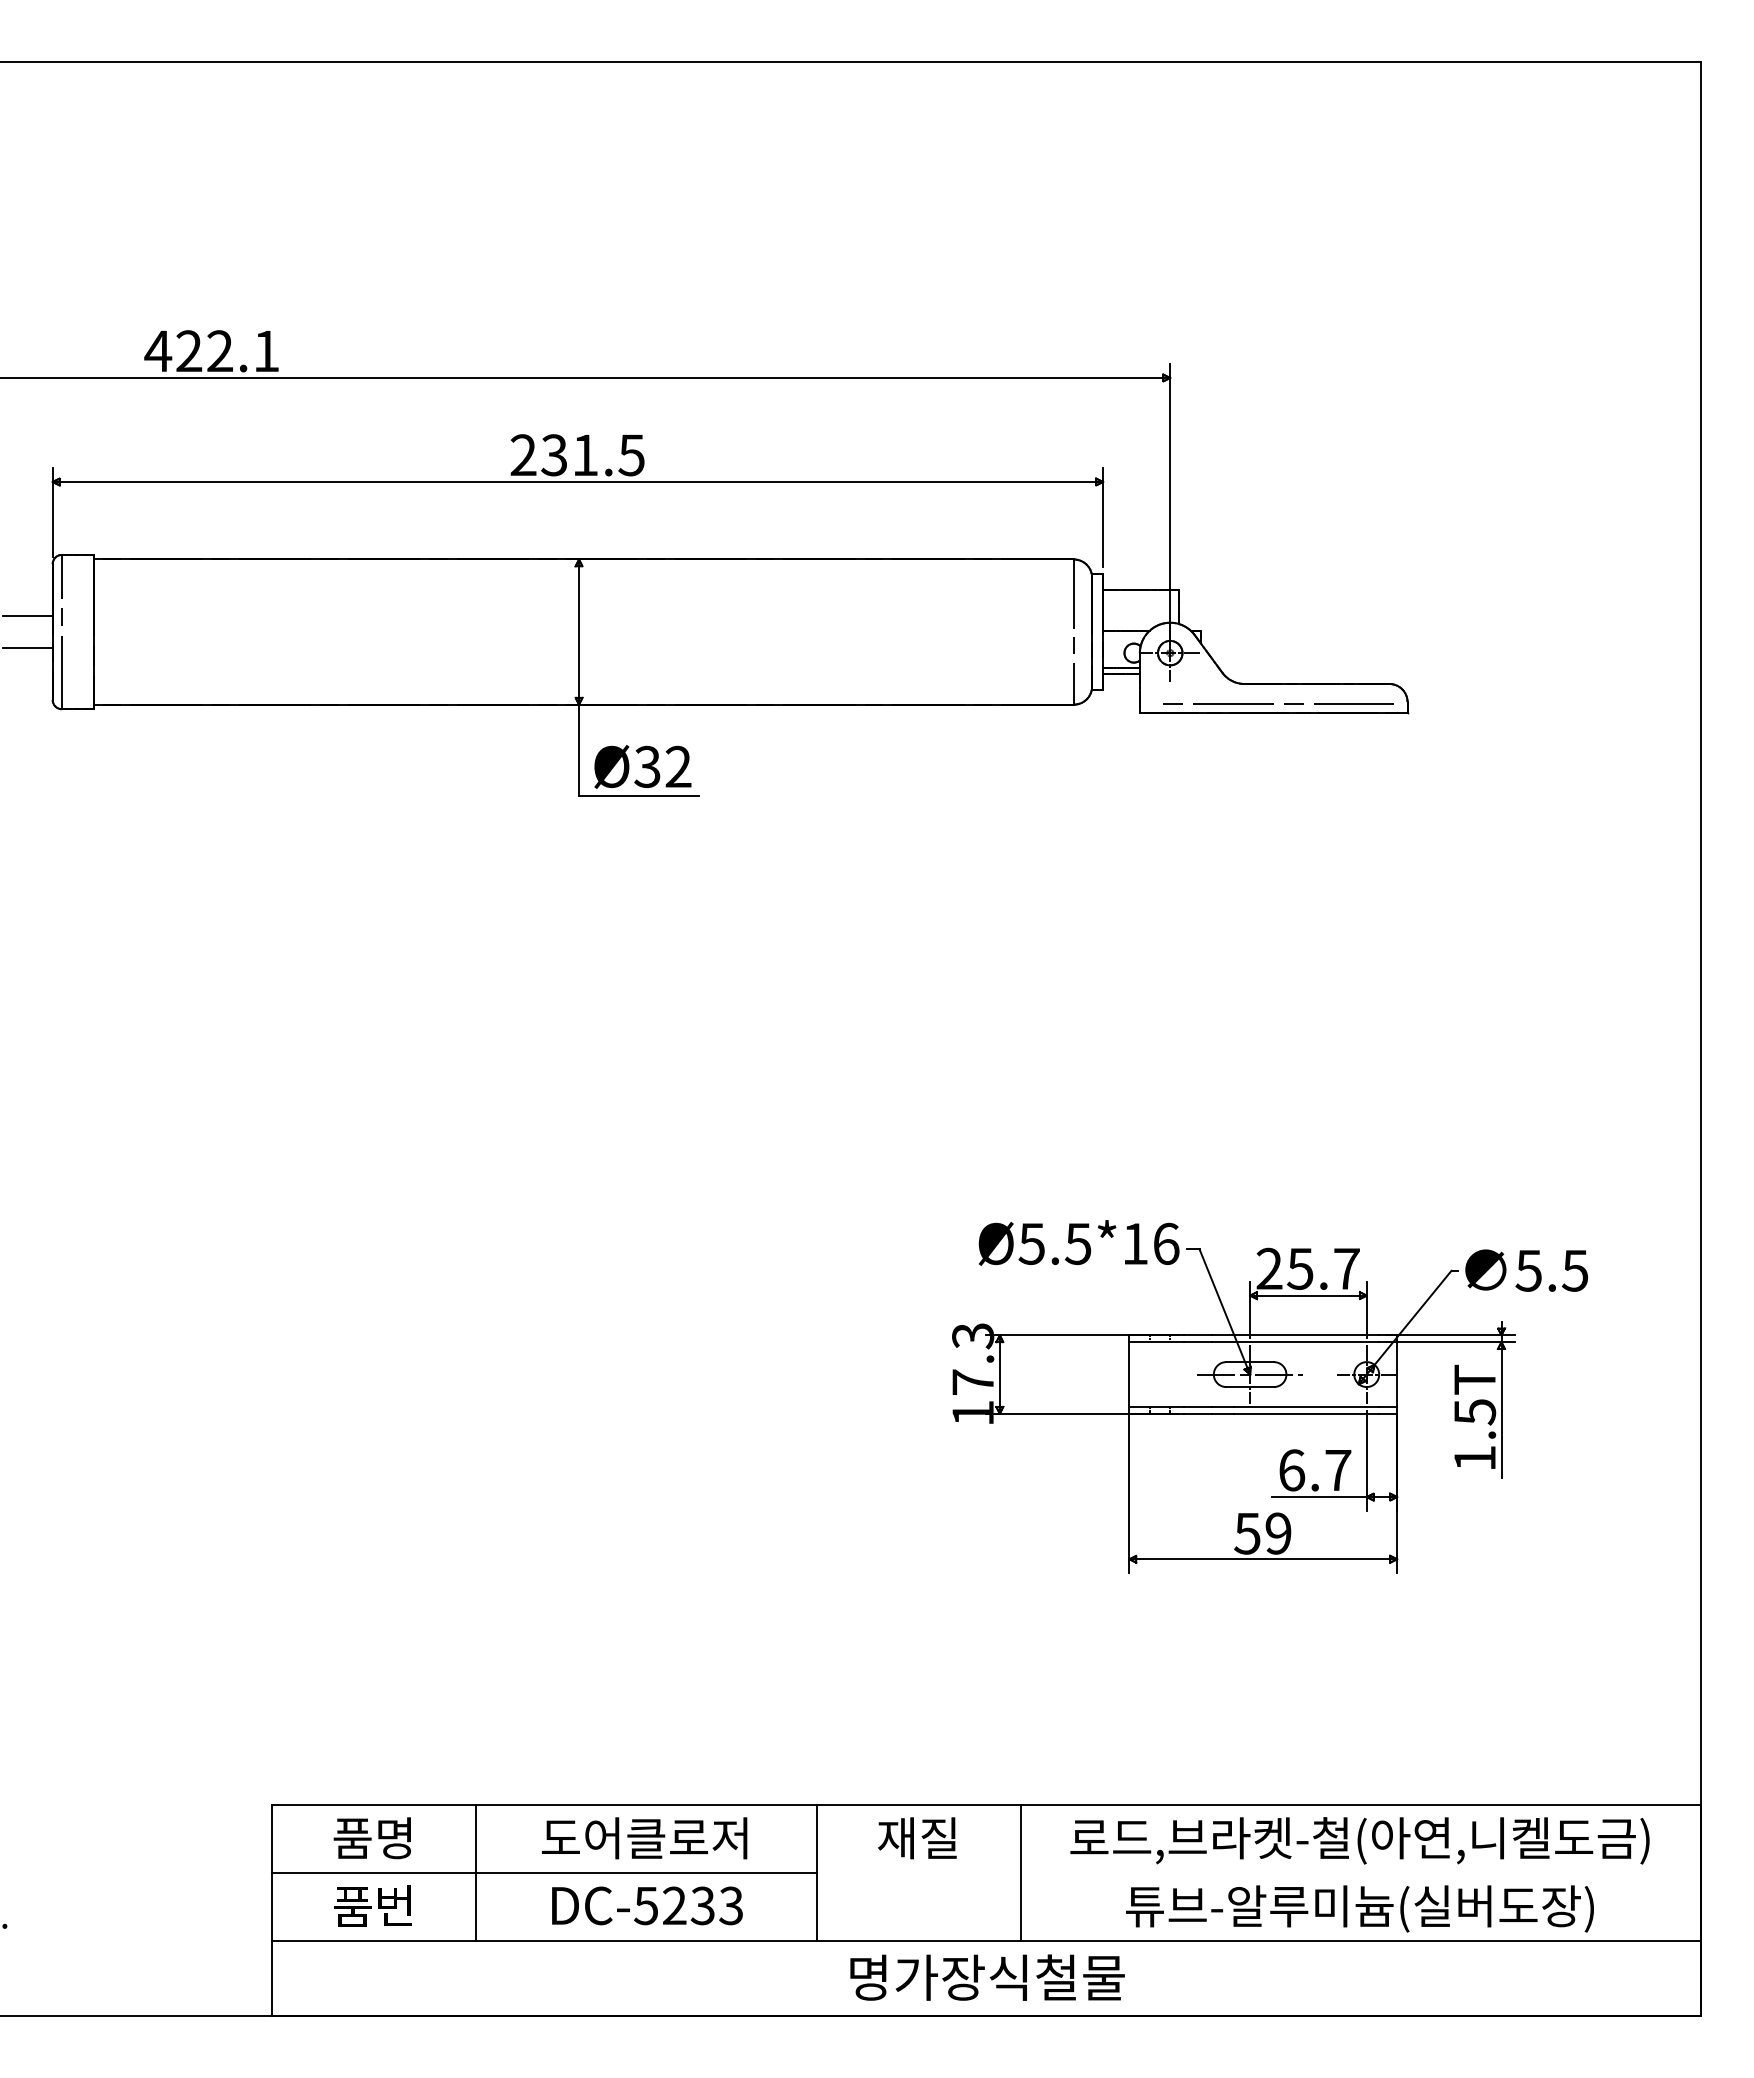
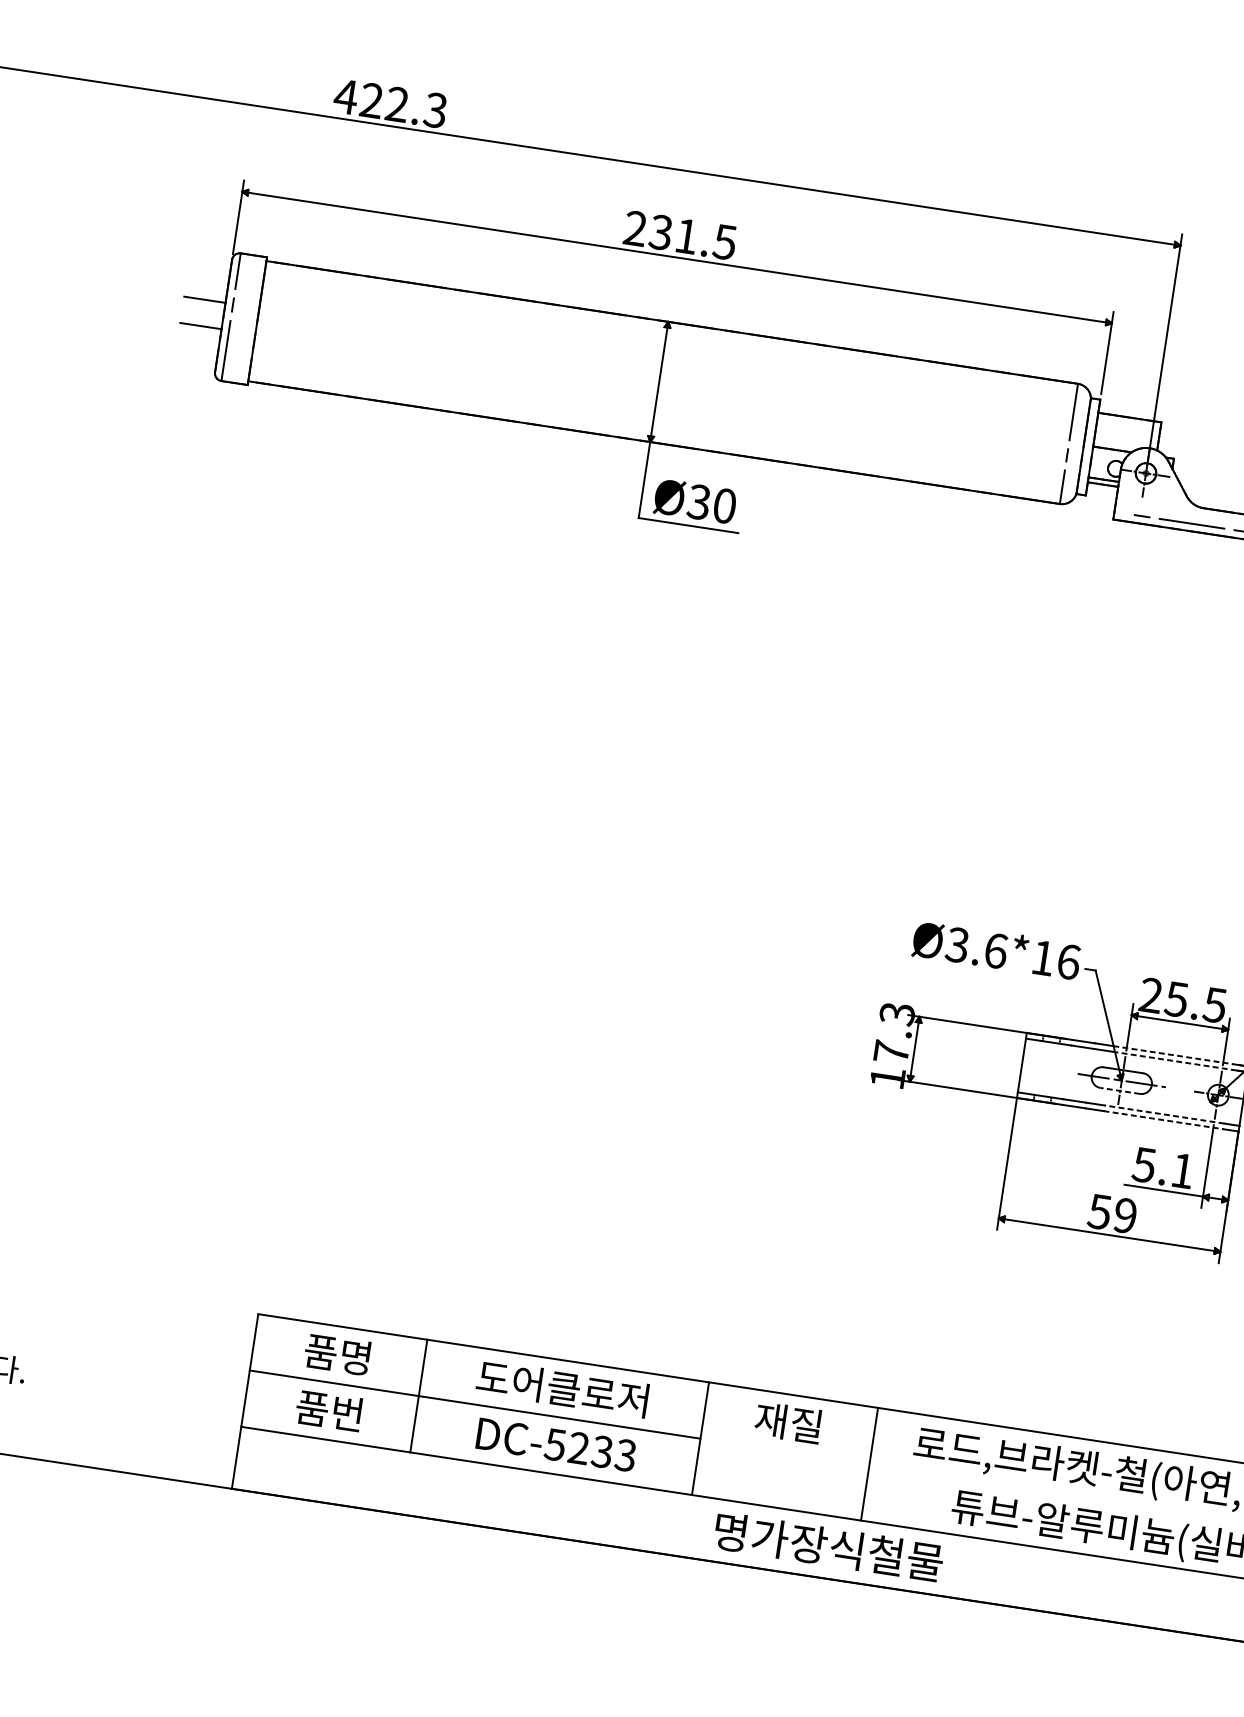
text: (266, 351) -> (435, 110), 422.1 -> 422.3
text: (678, 766) -> (724, 505), Ø32 -> Ø30
text: (1055, 1243) -> (977, 947), Ø5.5*16 -> Ø3.6*16
text: (1346, 1268) -> (1214, 1004), 25.7 -> 25.5
line: (1306, 1335) -> (1173, 1055), solid -> dashed
line: (1306, 1342) -> (1172, 1061), solid -> dashed
line: (1250, 1387) -> (1120, 1091), solid -> dashed
line: (1306, 1407) -> (1164, 1114), solid -> dashed
line: (1306, 1413) -> (1163, 1119), solid -> dashed
text: (1314, 1470) -> (1163, 1168), 6.7 -> 5.1

